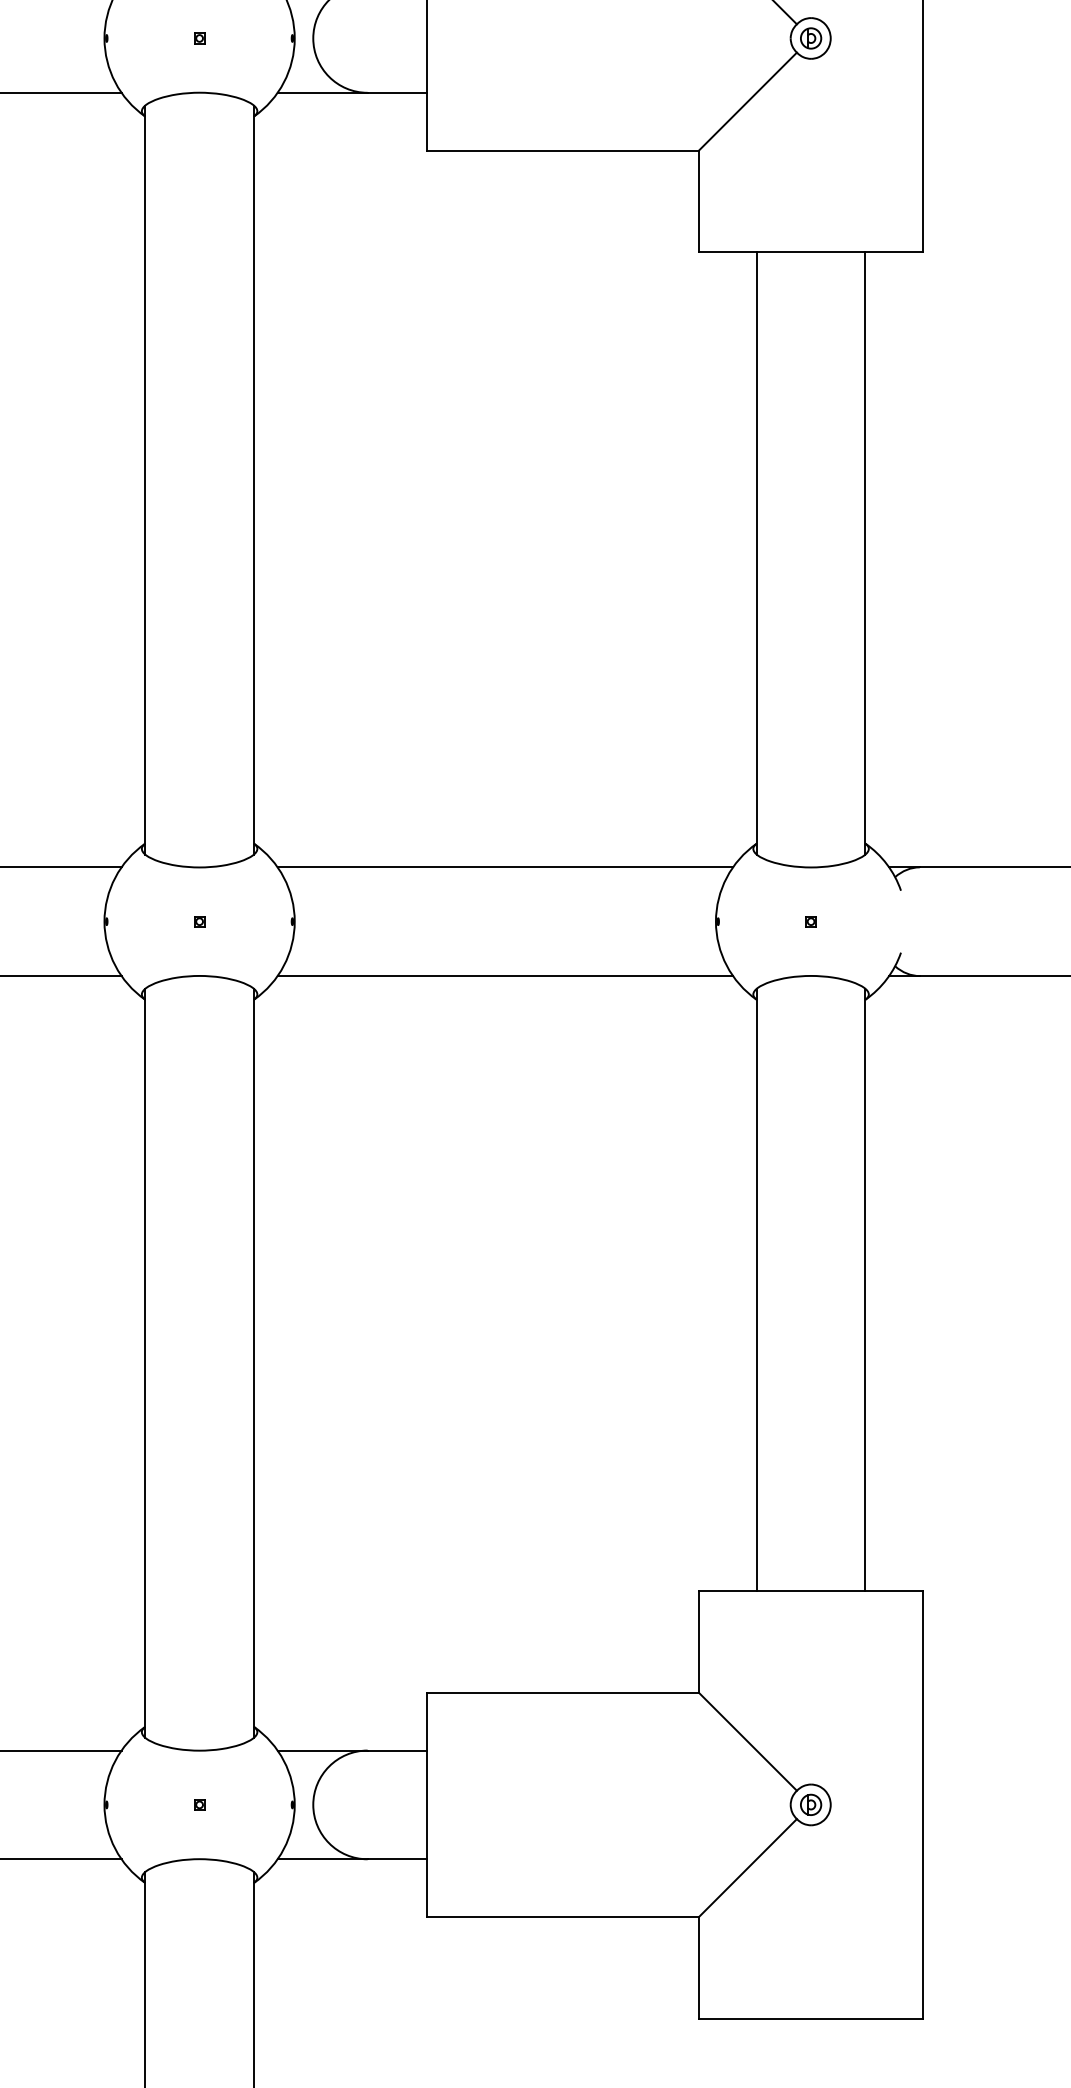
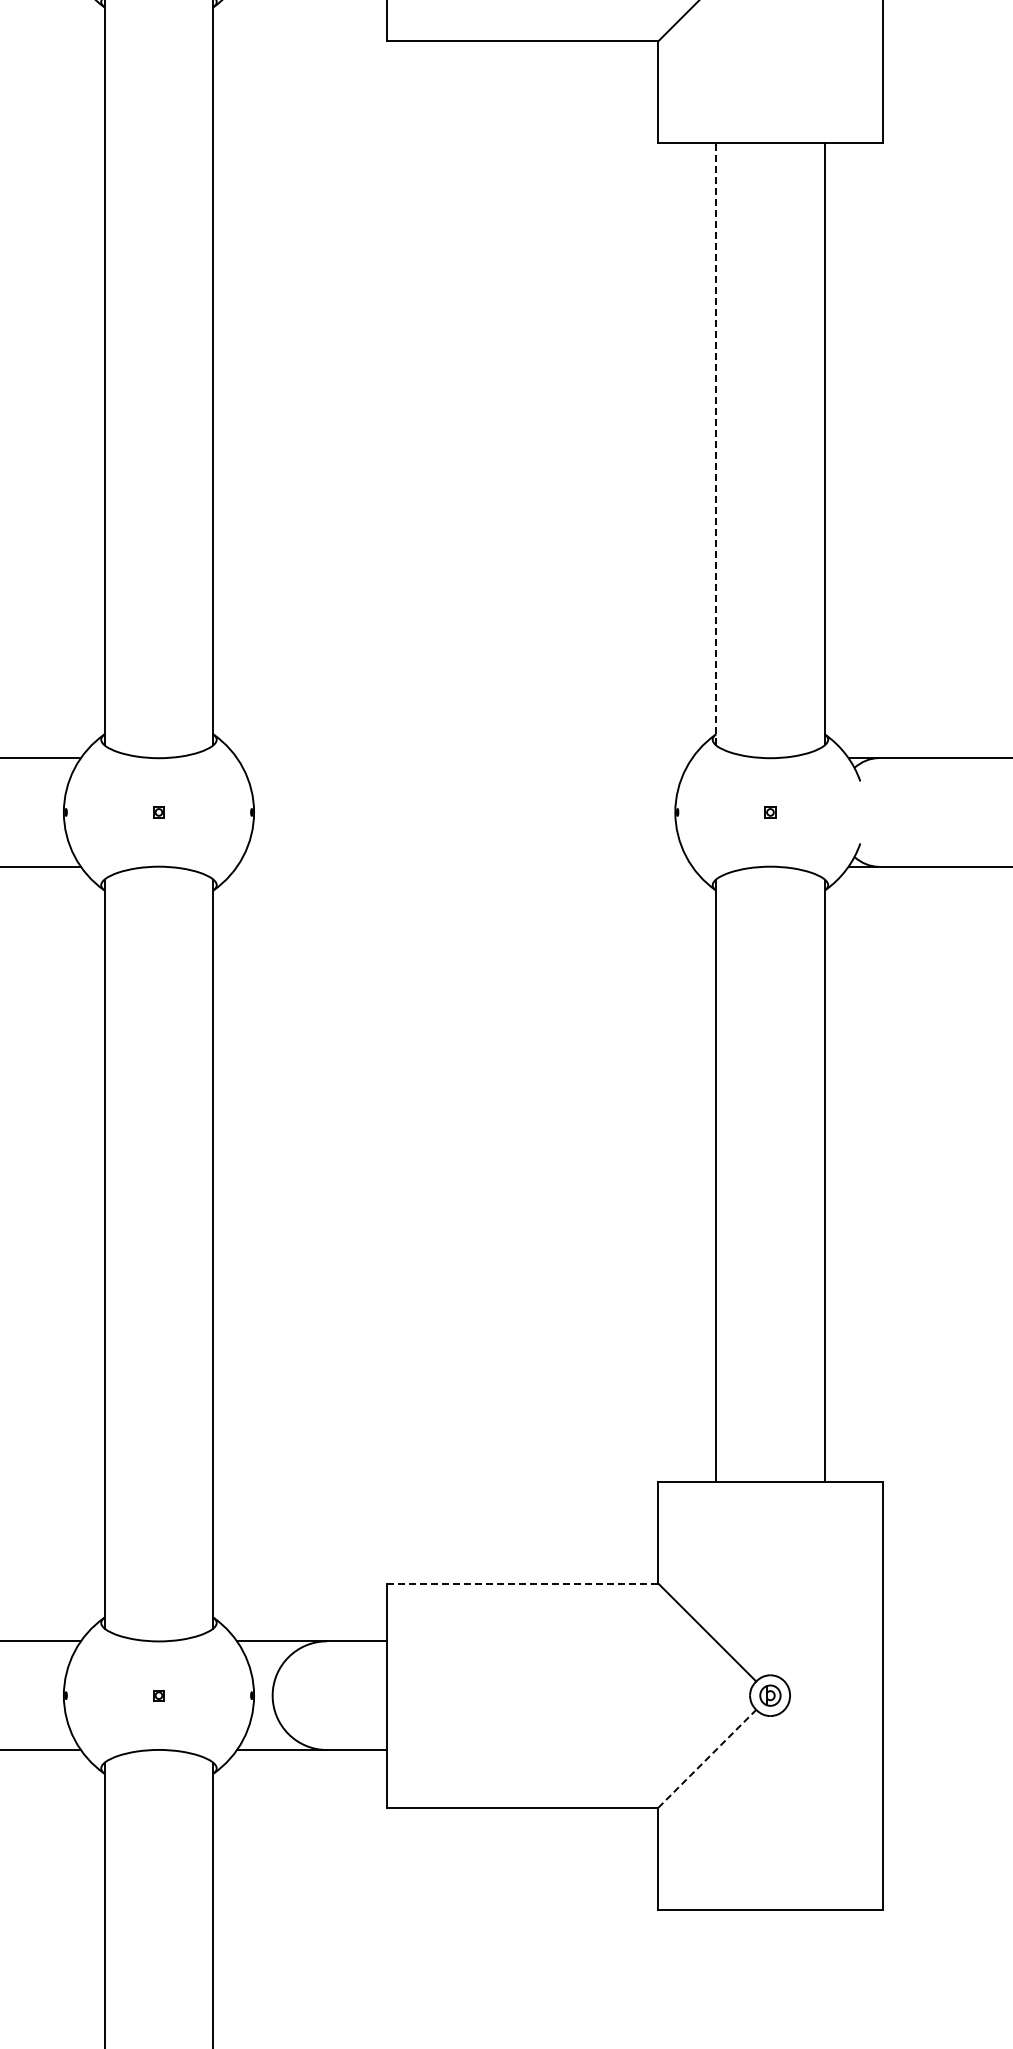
line: (756, 553) -> (715, 444), solid -> dashed
line: (505, 867) -> (464, 758), removed
line: (505, 976) -> (464, 867), removed
line: (563, 1692) -> (522, 1583), solid -> dashed
line: (748, 1867) -> (707, 1758), solid -> dashed

